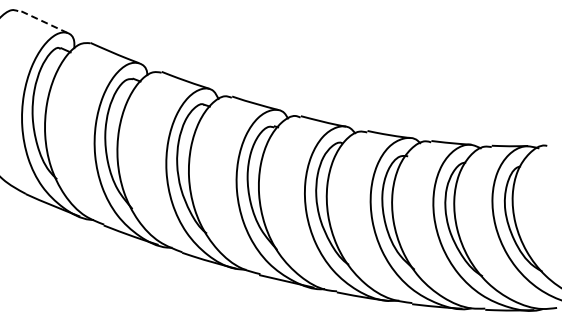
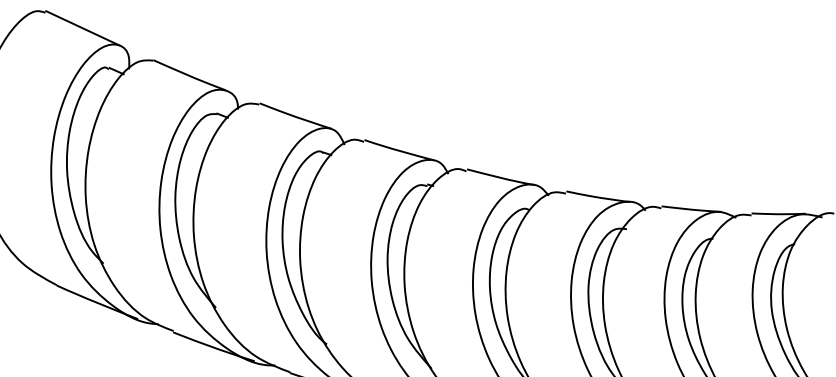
line: (42, 21) -> (81, 28), dashed -> solid

